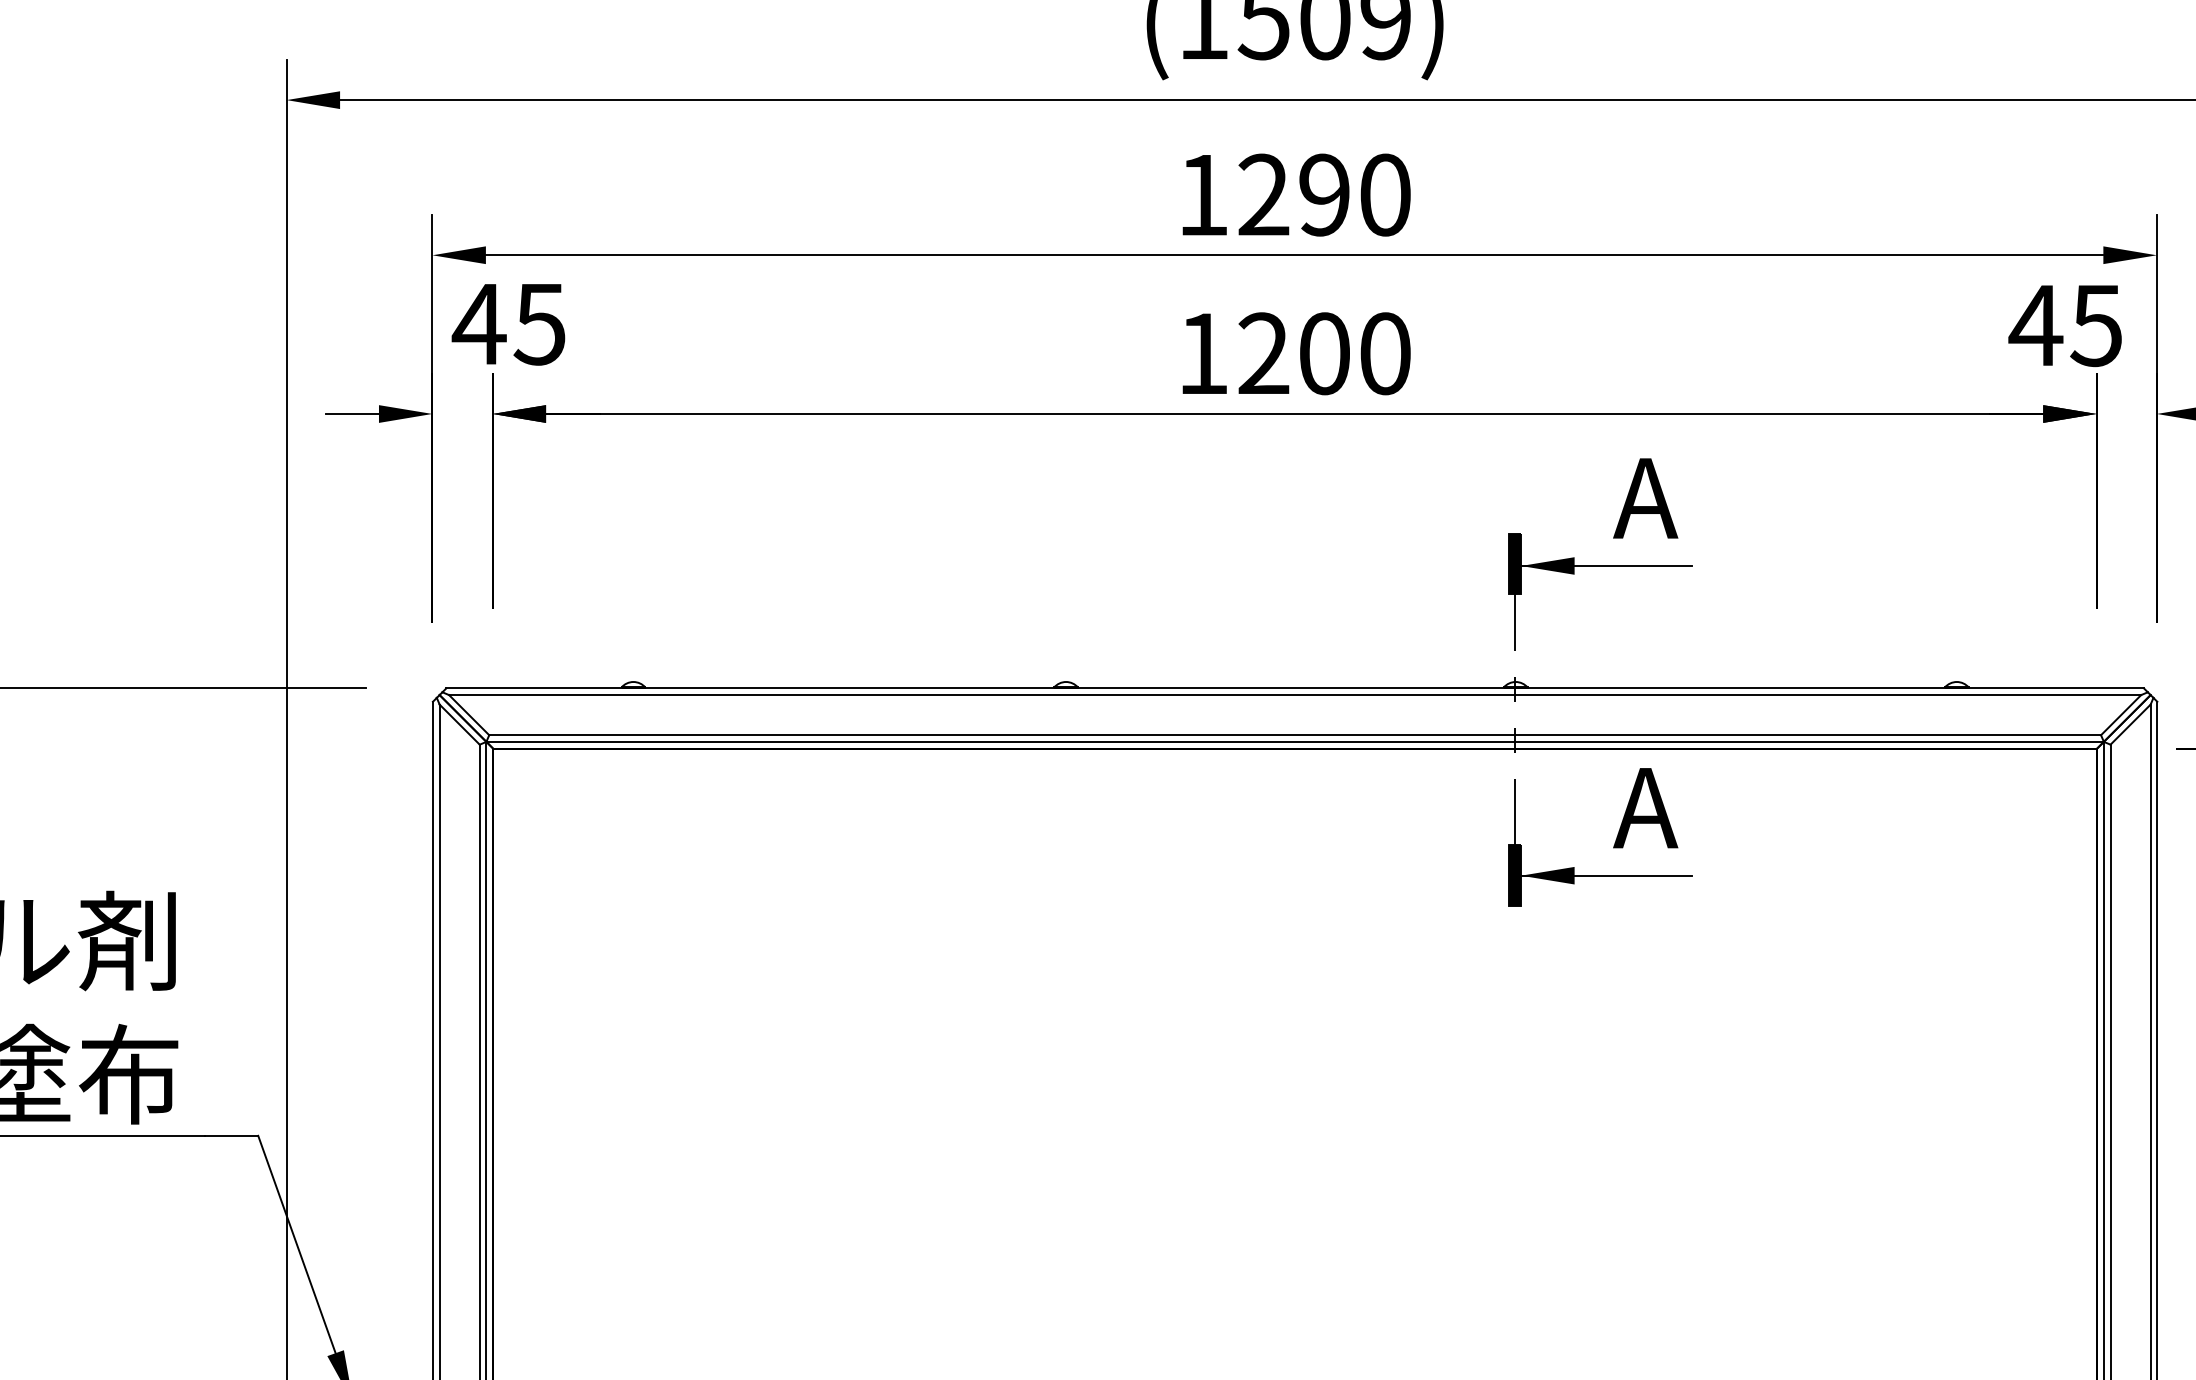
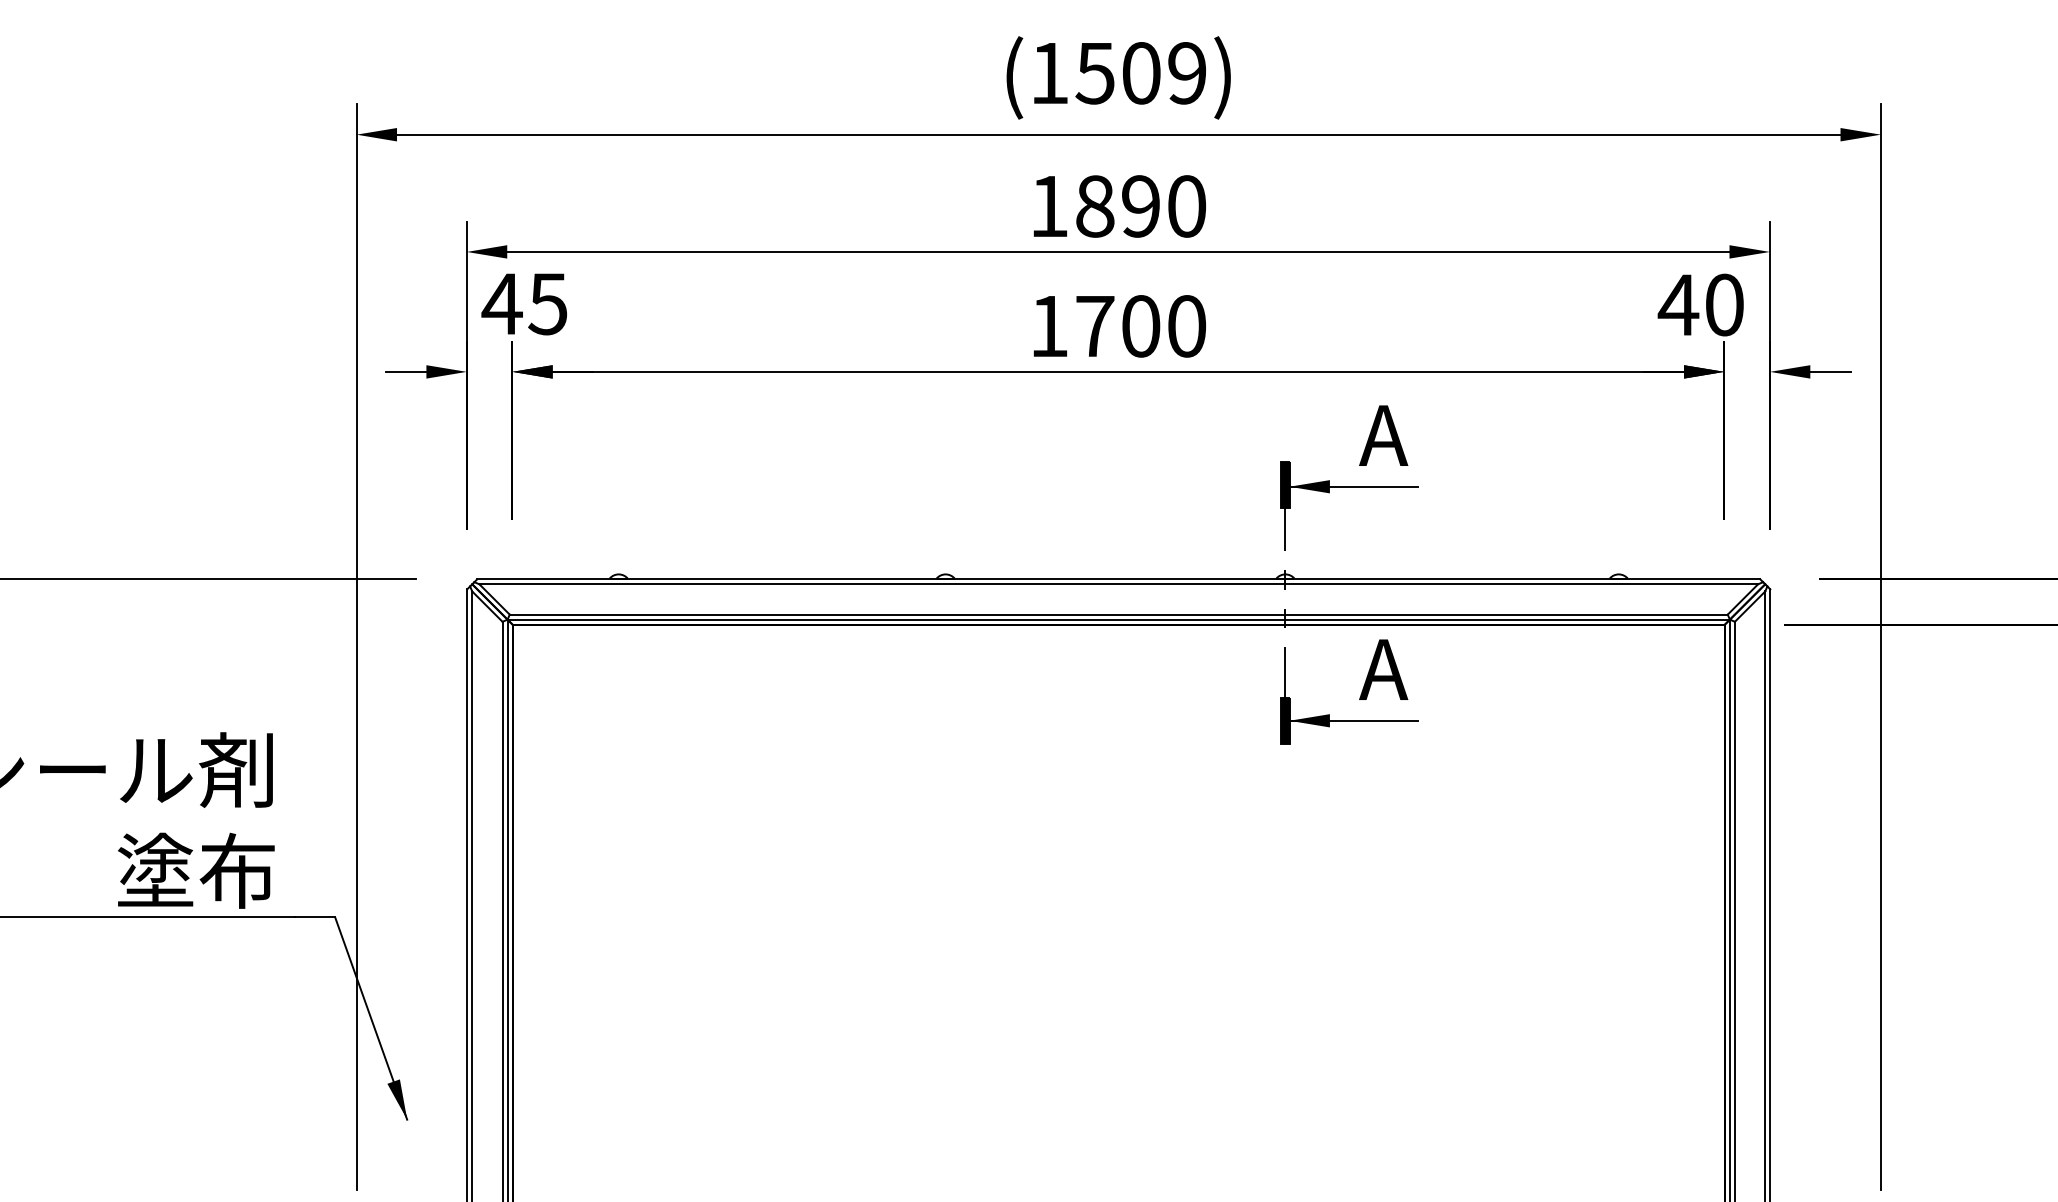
text: (1264, 195) -> (1095, 206), 1290 -> 1890
text: (2095, 324) -> (1723, 304), 45 -> 40
text: (1264, 352) -> (1095, 325), 1200 -> 1700

